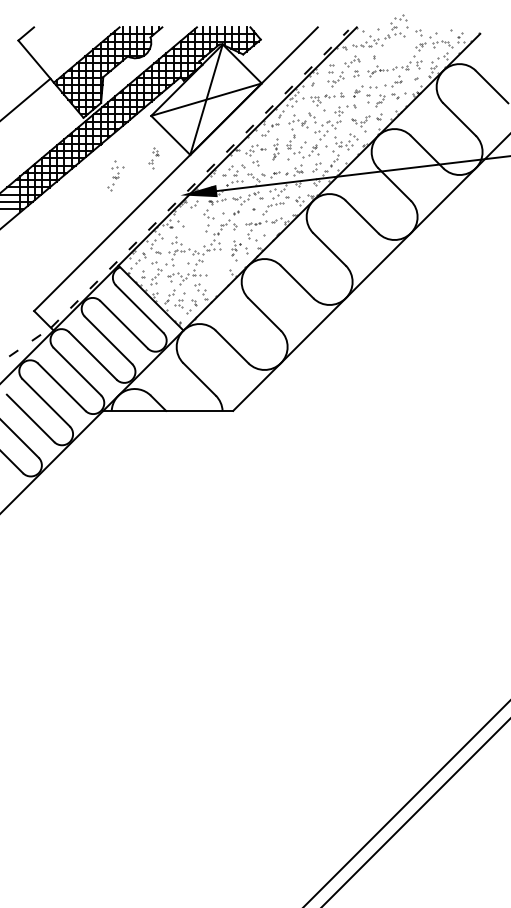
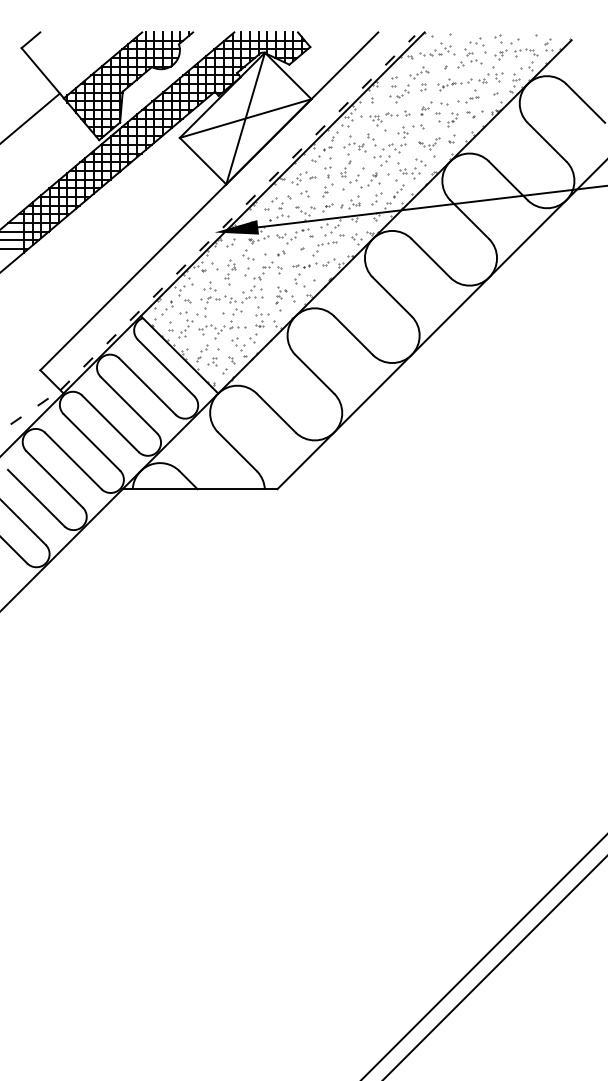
part: (396, 26) -> (471, 52), moved
part: (275, 149) -> (327, 177), size x1.67
part: (154, 158) -> (230, 272), moved
part: (115, 176) -> (259, 324), moved

